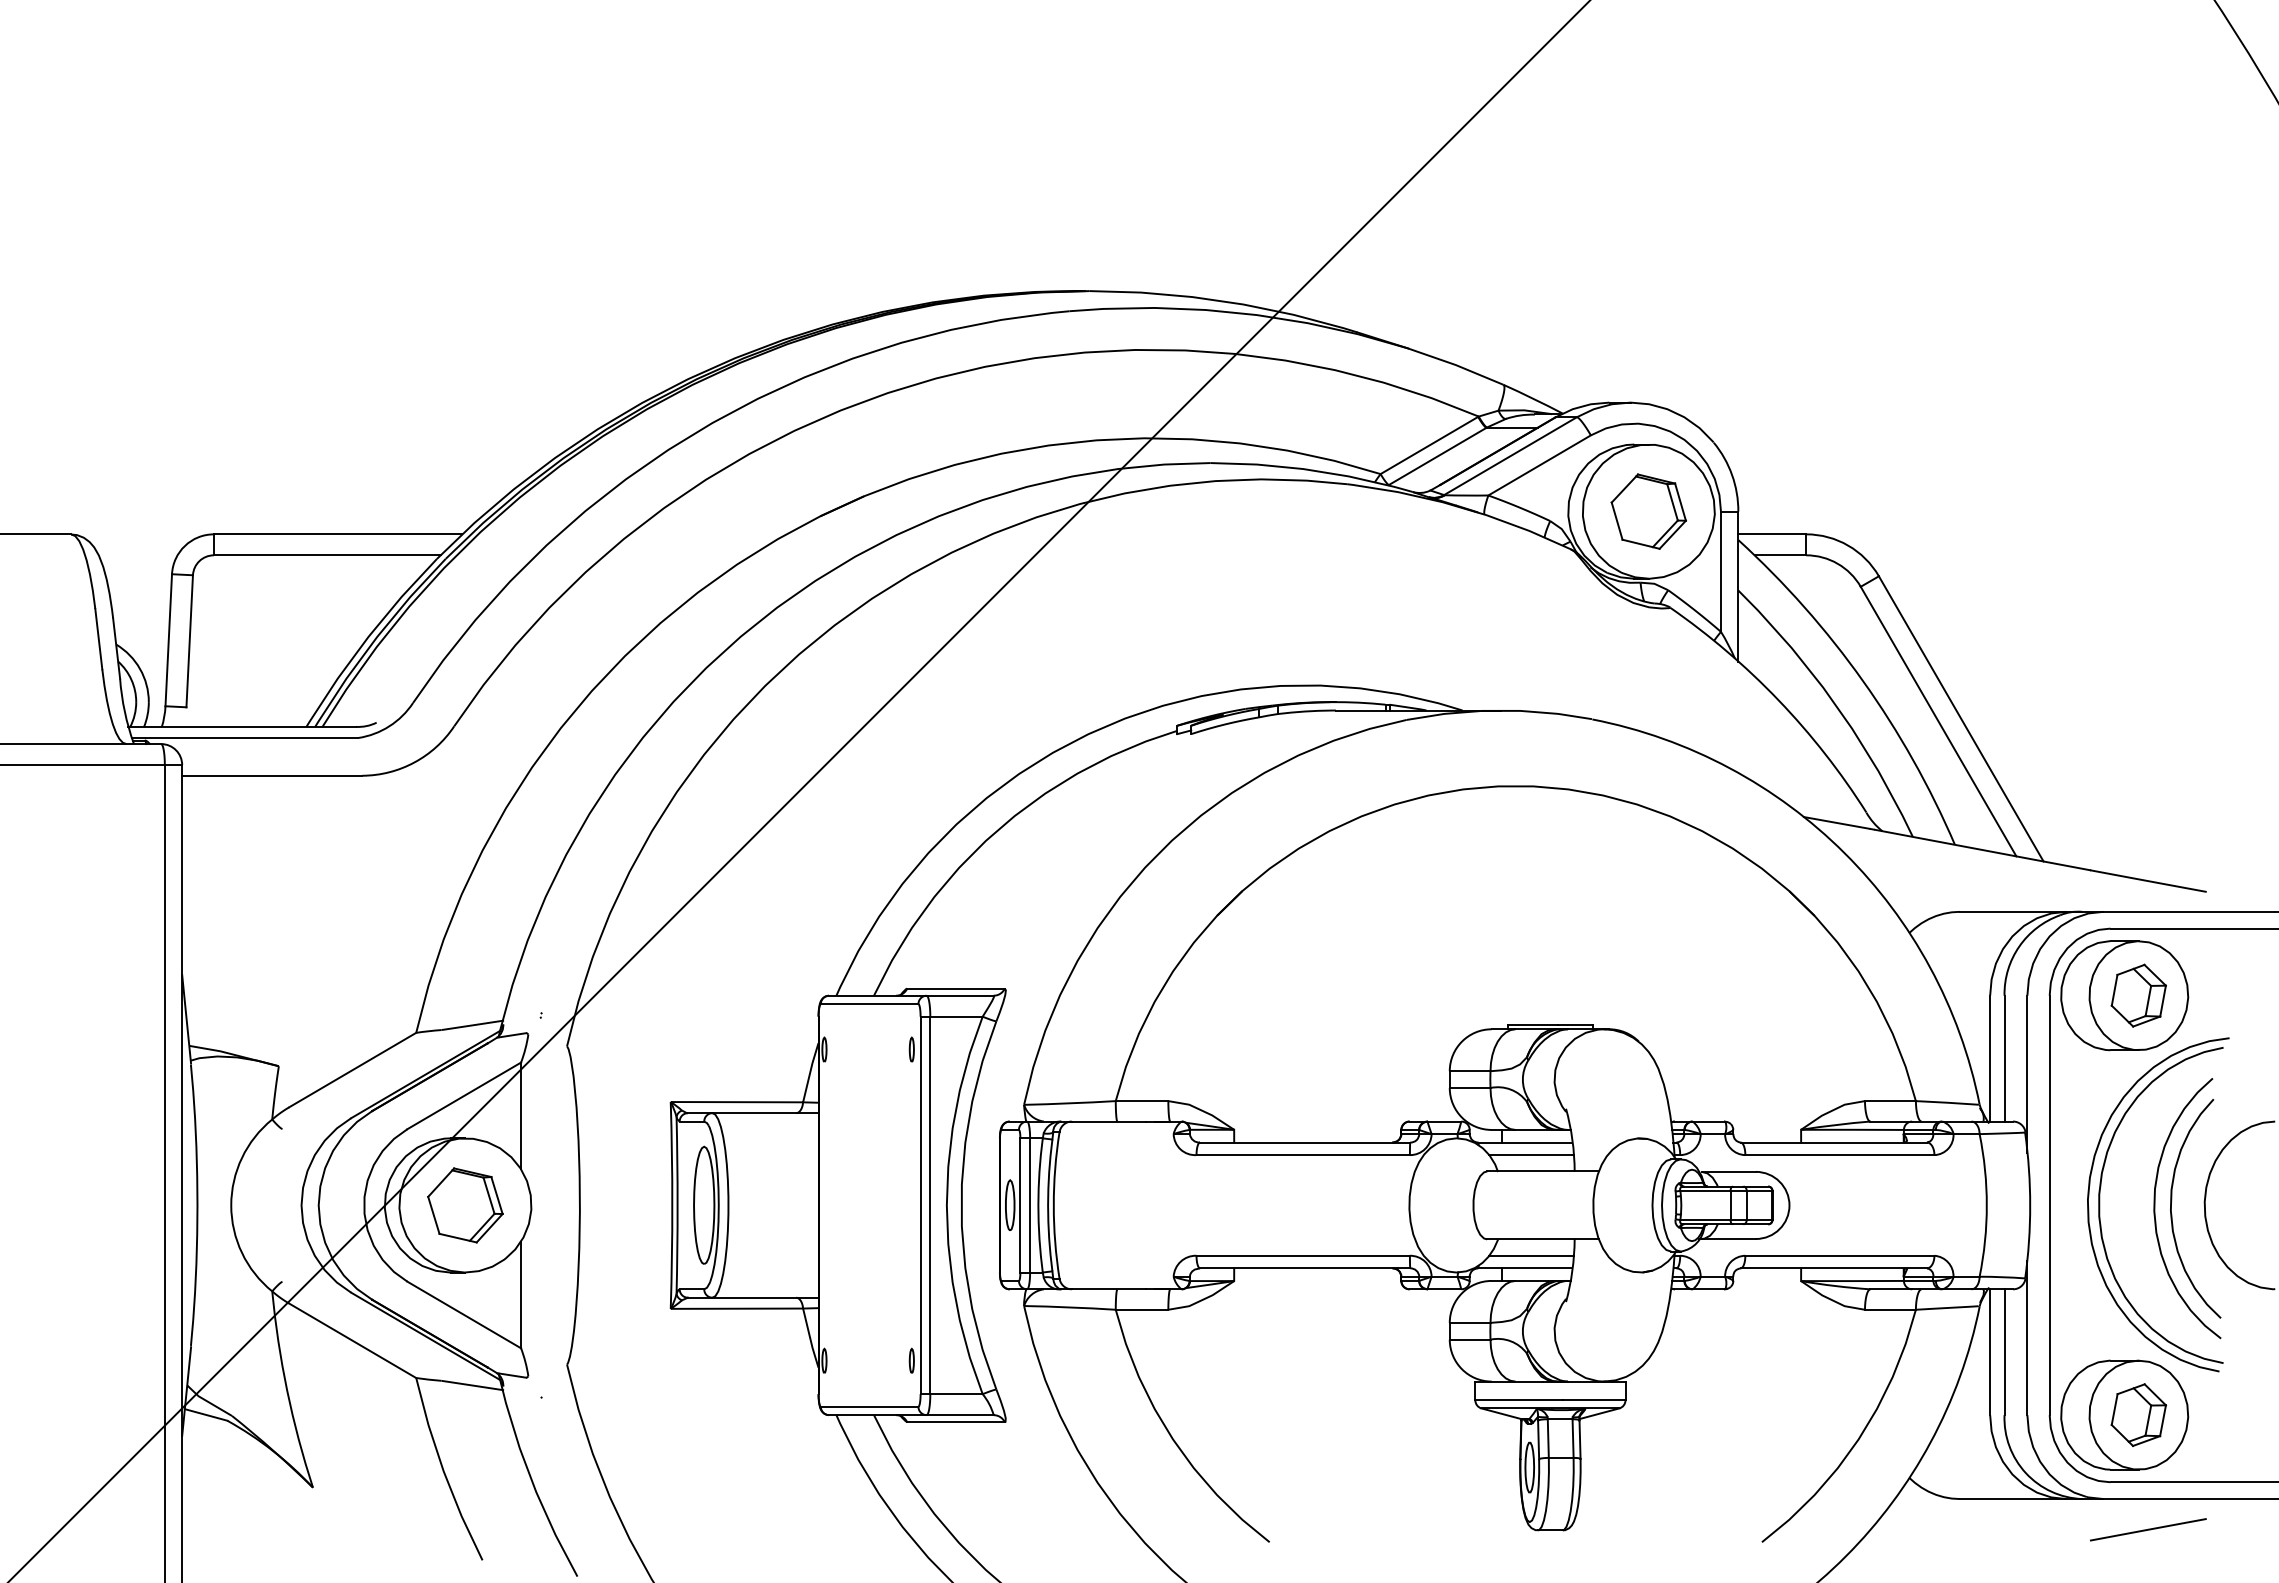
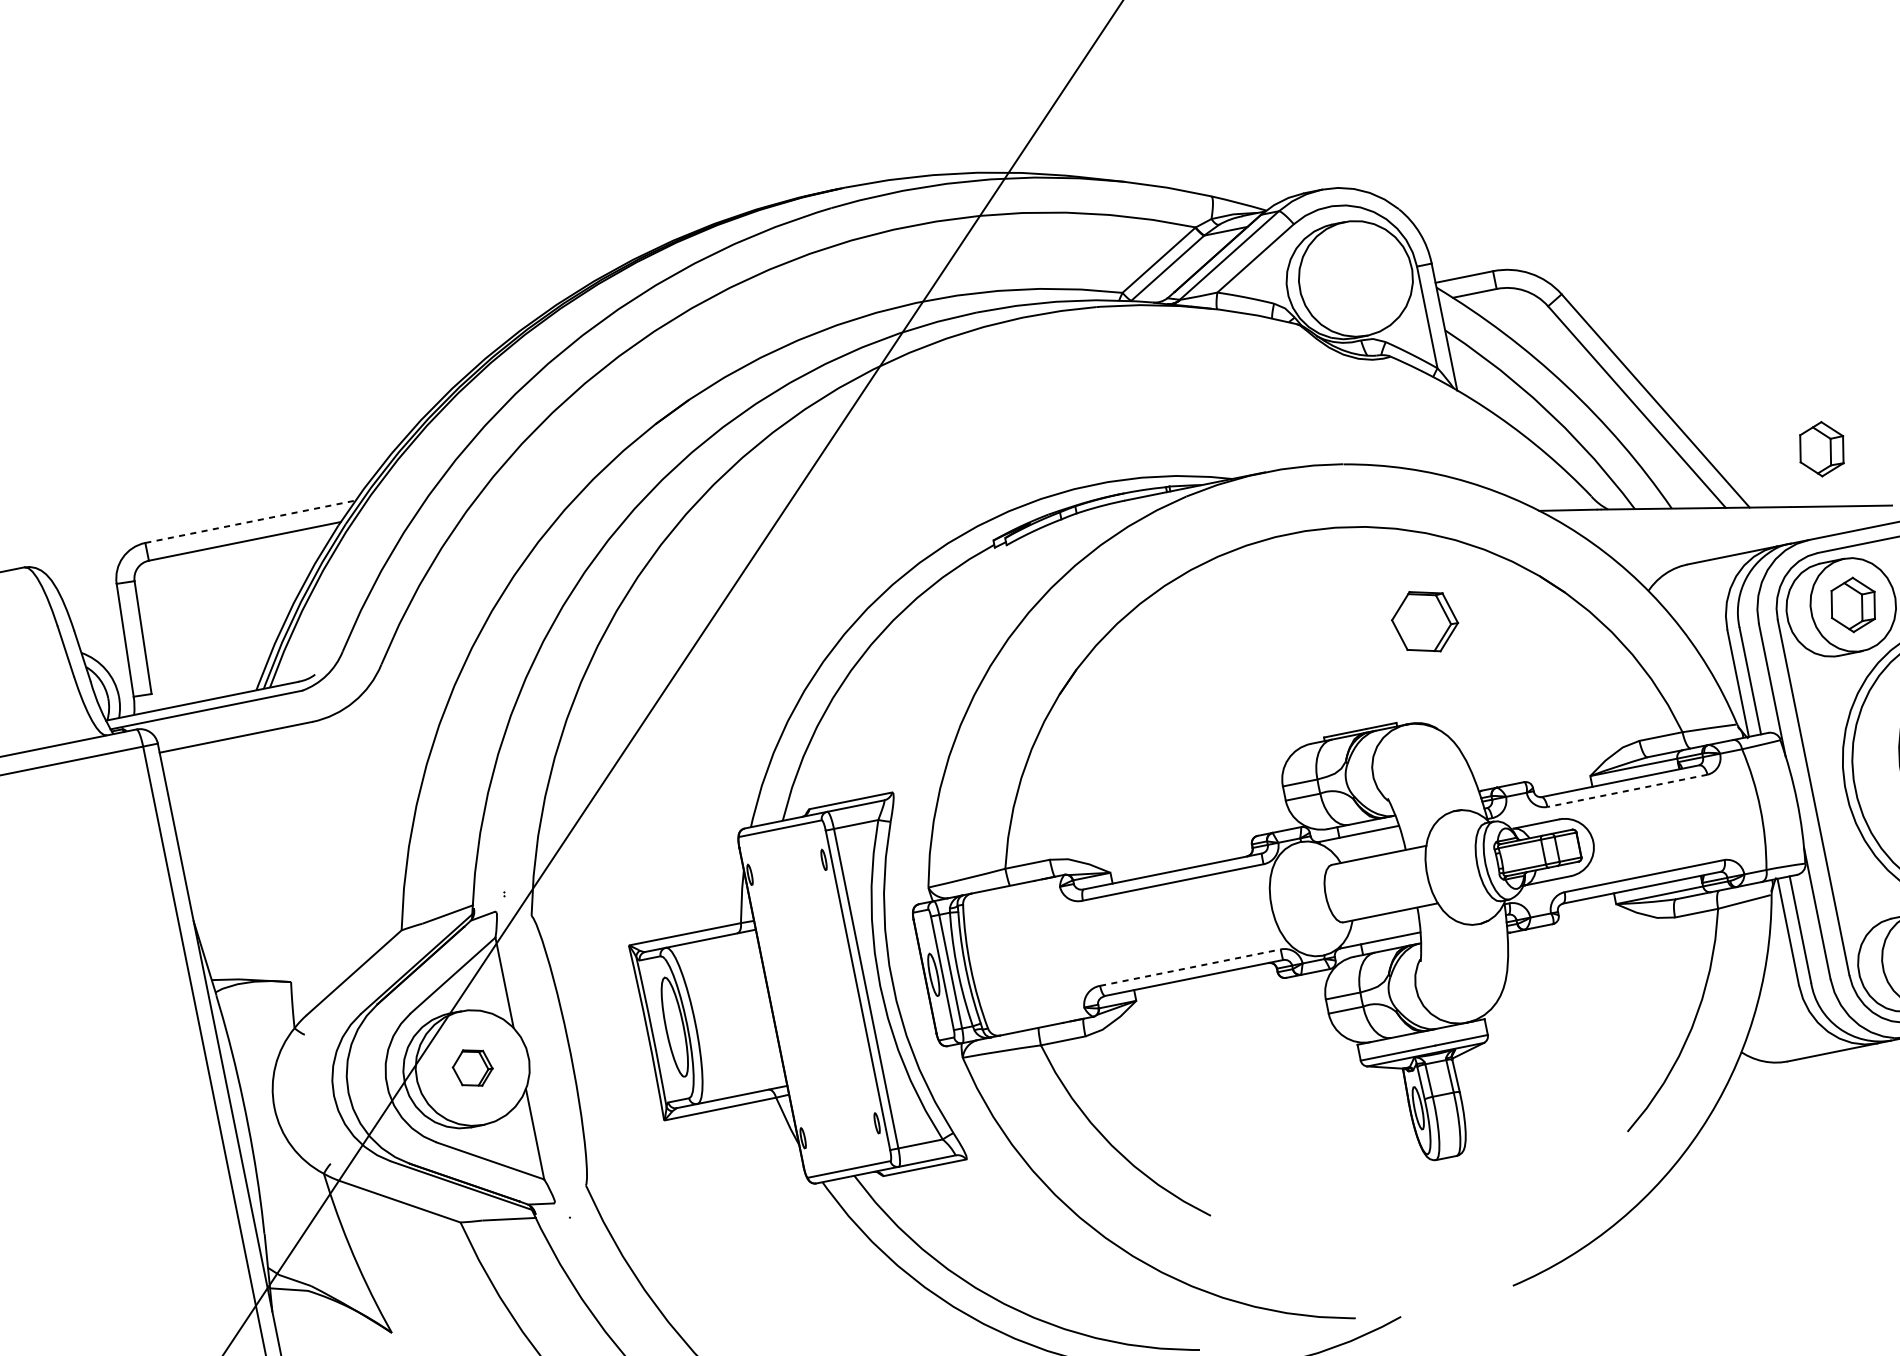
part: (1648, 511) -> (1424, 621), moved
line: (338, 534) -> (250, 521), solid -> dashed
part: (2138, 811) -> (1821, 449), added
line: (1531, 1155) -> (1366, 843), removed
line: (1839, 1155) -> (1627, 791), solid -> dashed
part: (465, 1205) -> (472, 1068), size x0.6
line: (1303, 1255) -> (1190, 967), solid -> dashed
line: (1531, 1255) -> (1383, 928), removed

